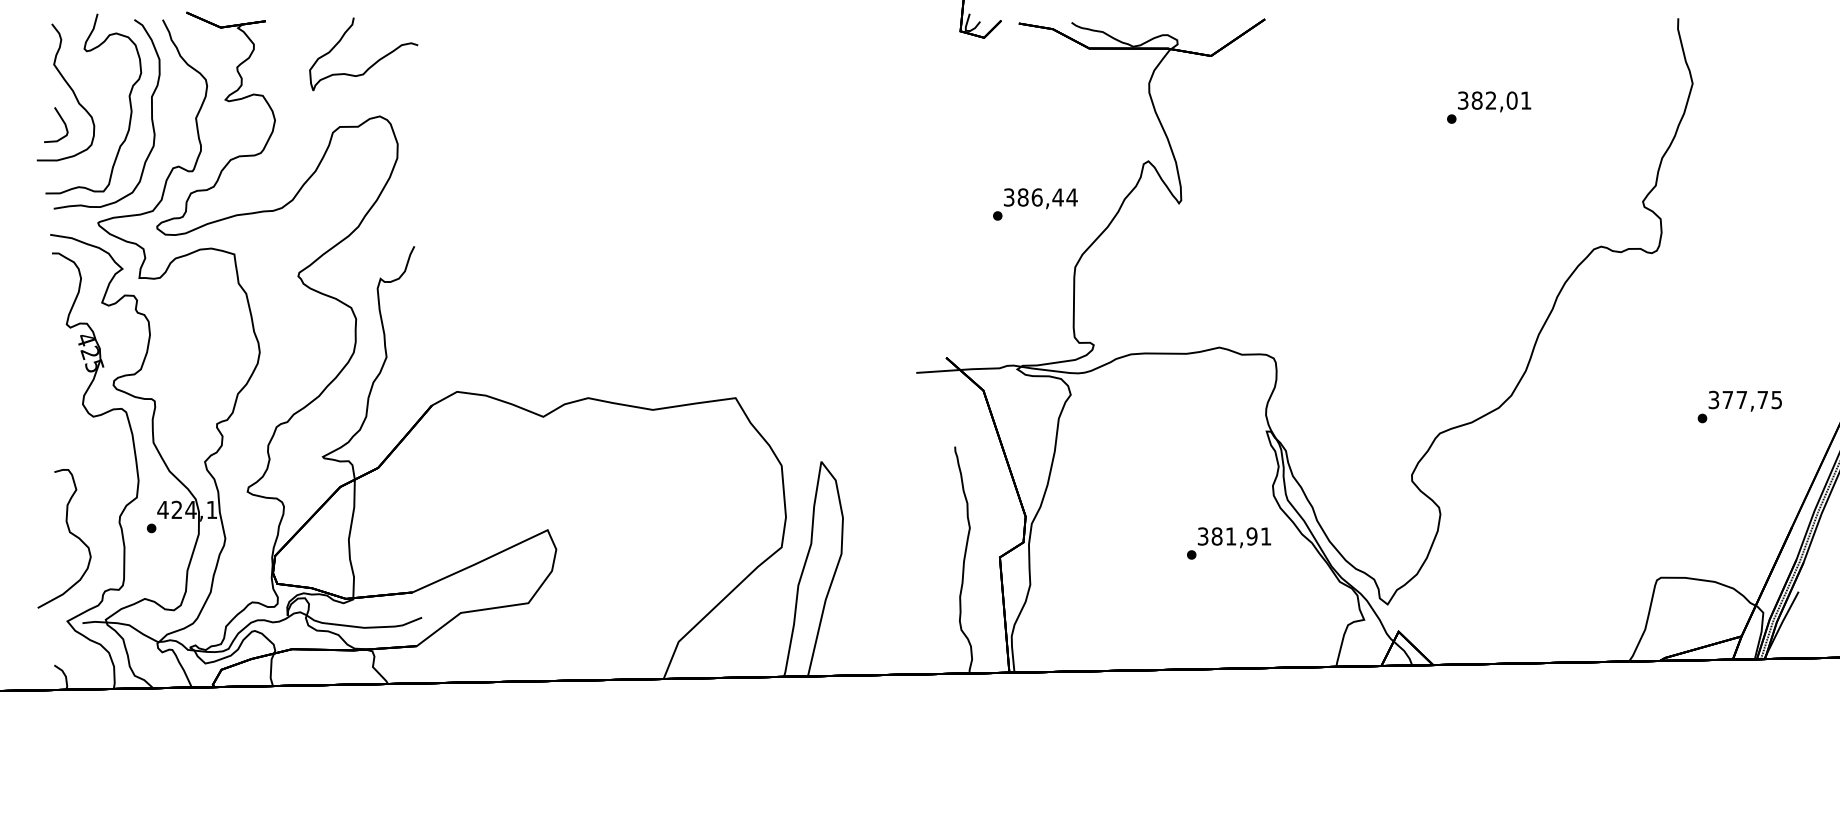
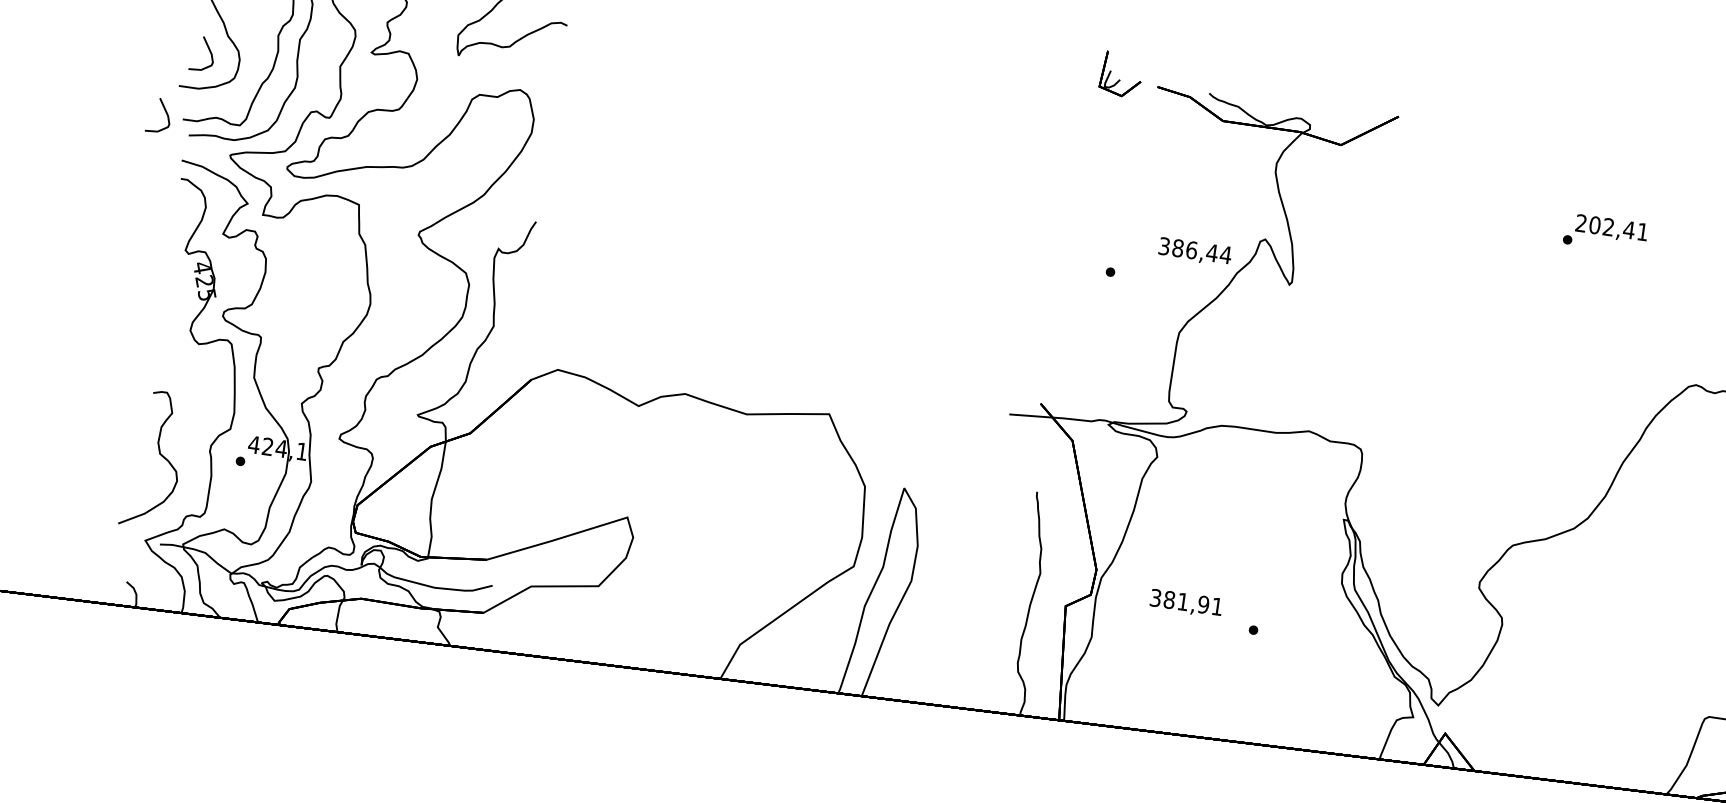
text: (1487, 100) -> (1605, 226), 382,01 -> 202,41
part: (26, 188) -> (164, 111), added
text: (1040, 198) -> (1194, 251), moved
text: (1234, 537) -> (1186, 603), moved

